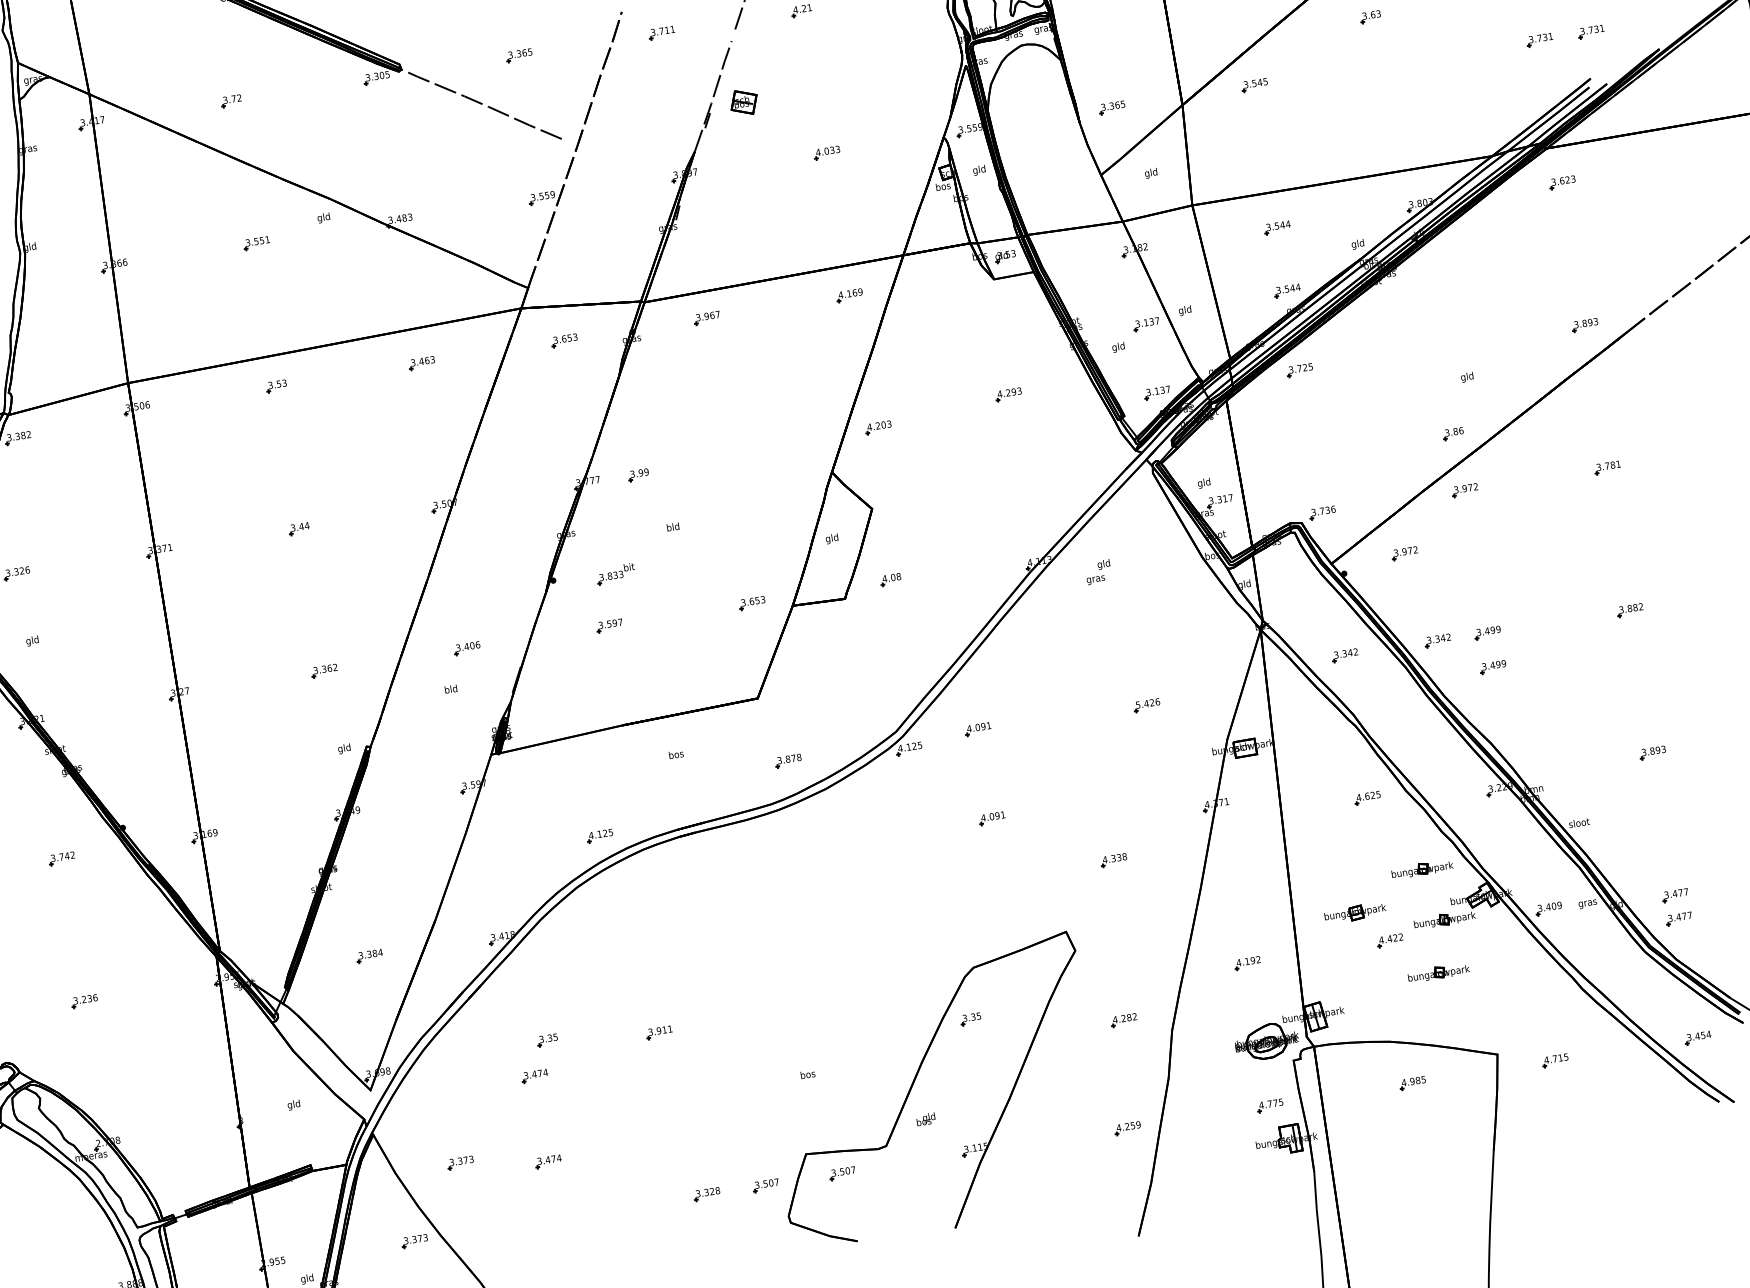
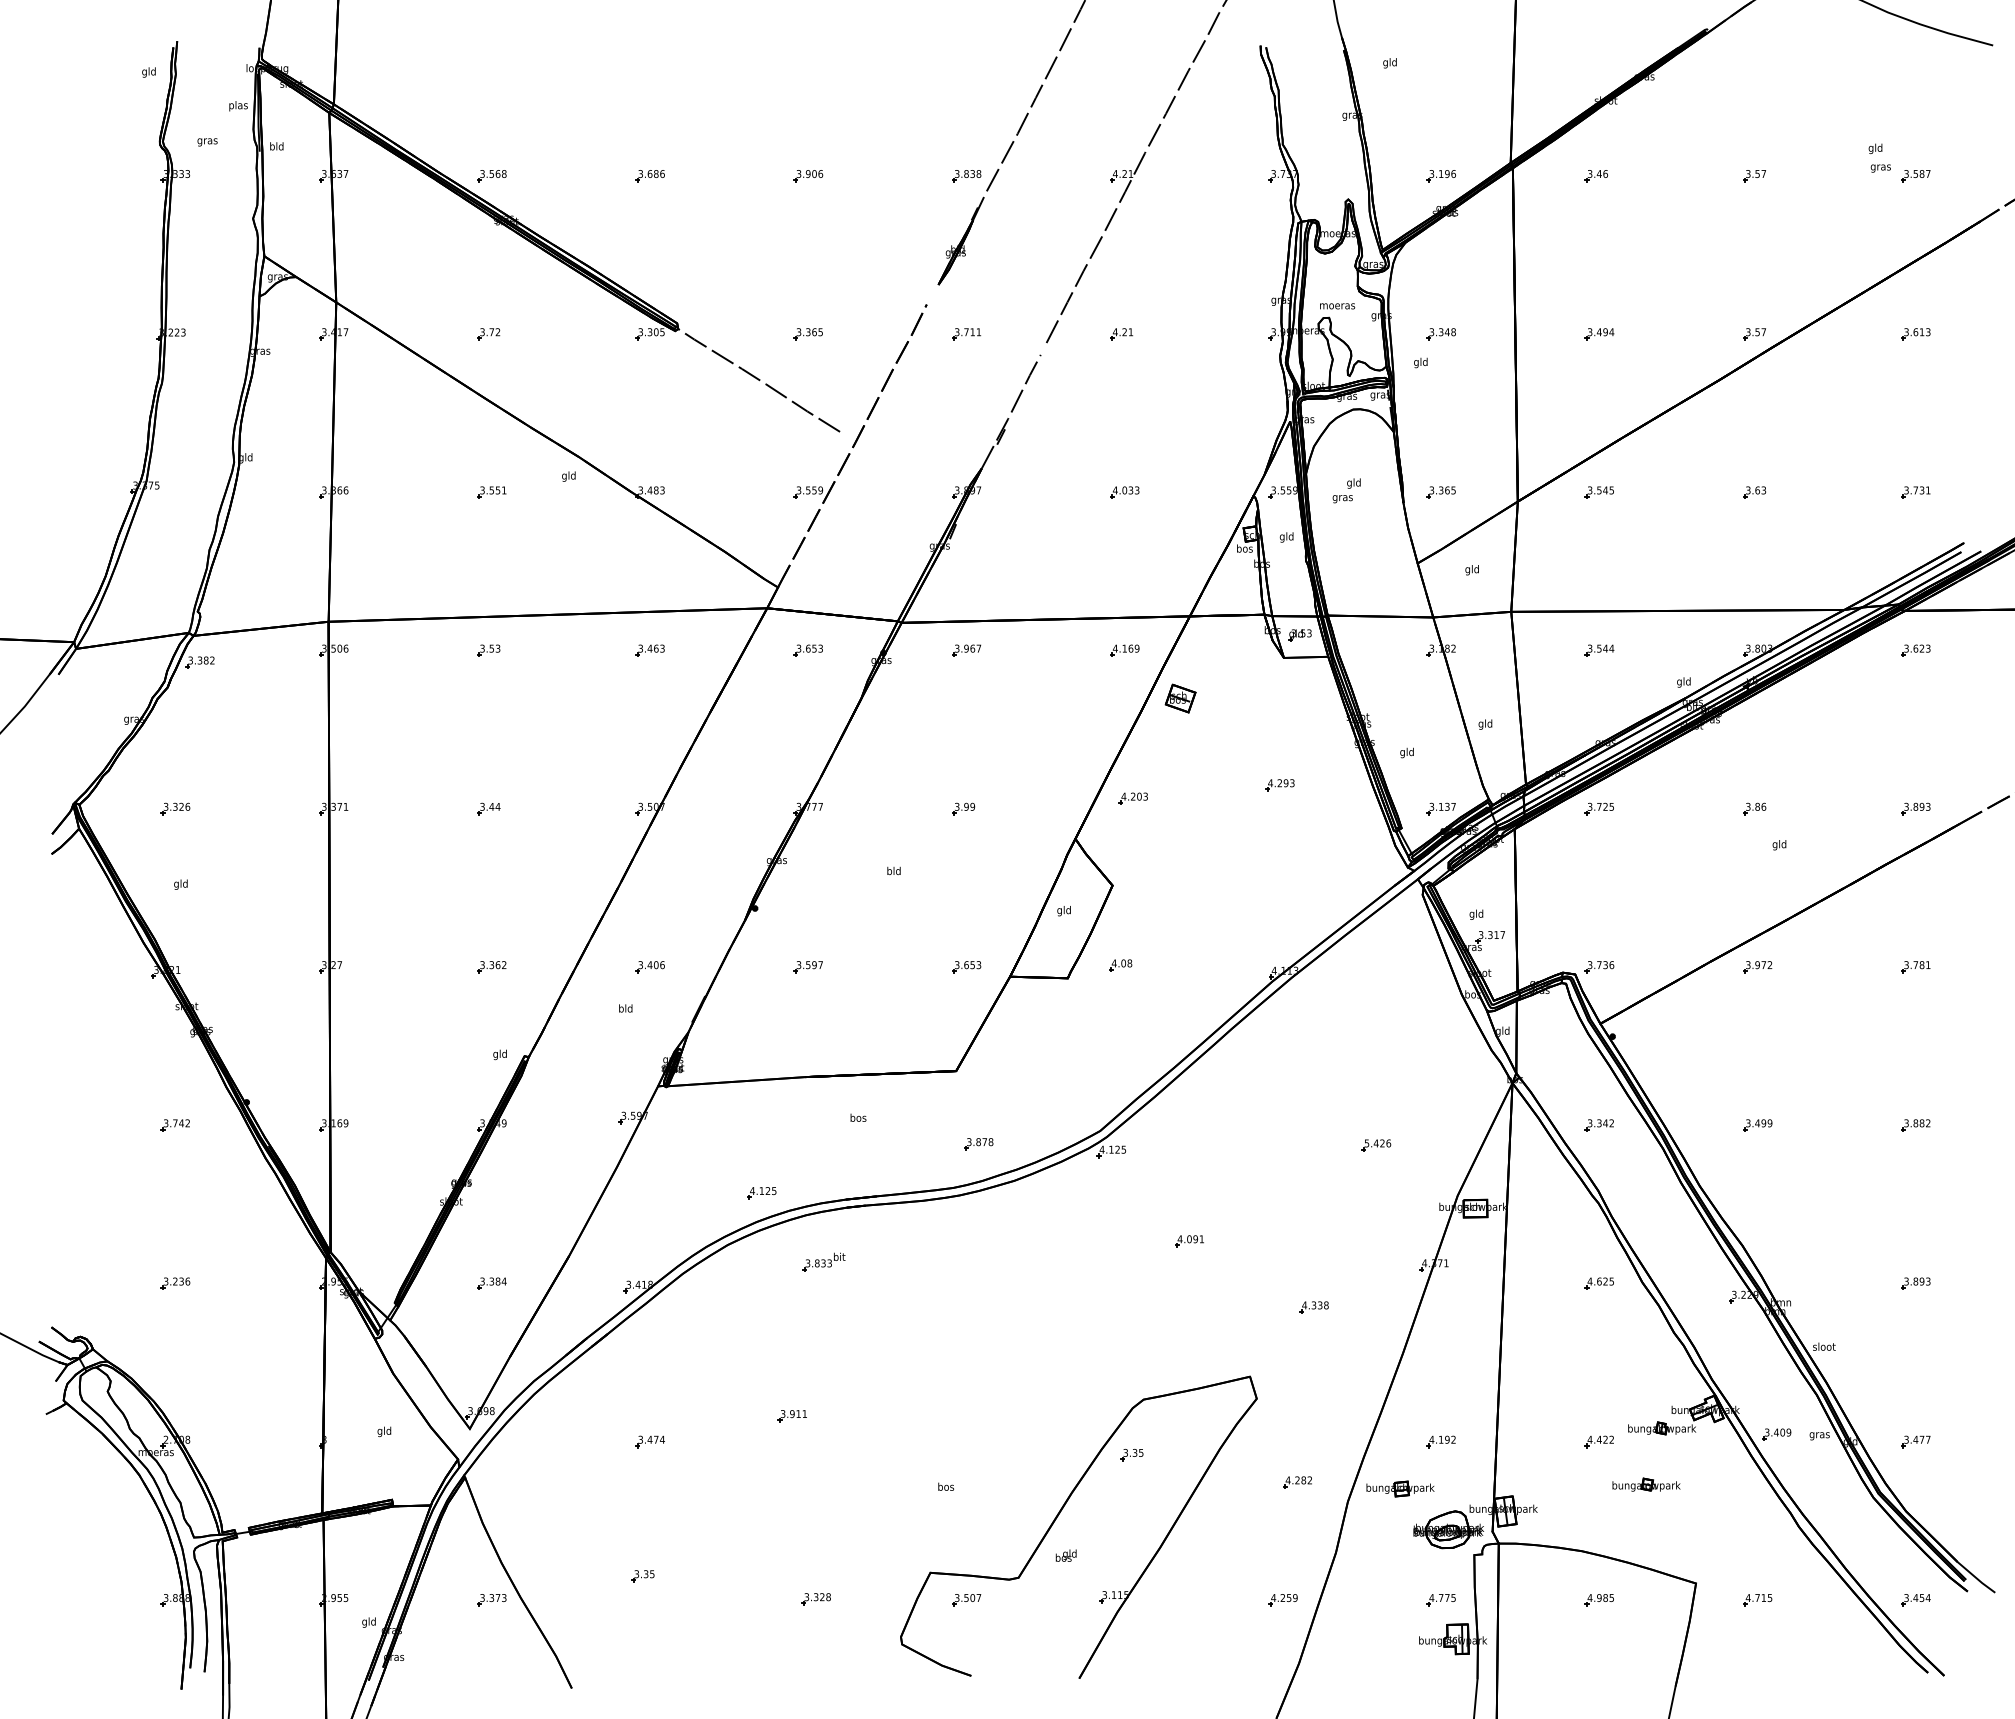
part: (1370, 17) -> (1754, 492), moved
part: (1590, 32) -> (1972, 492), removed
part: (743, 102) -> (1180, 698), moved
part: (1287, 290) -> (1599, 720), removed
part: (1145, 324) -> (1440, 732), removed
part: (1453, 433) -> (1754, 808), moved
part: (638, 474) -> (963, 808), moved
part: (1404, 553) -> (1681, 1025), removed
text: (1098, 571) -> (1346, 490), moved
part: (615, 573) -> (823, 1261), moved
part: (1437, 641) -> (1701, 1125), removed
part: (1492, 667) -> (1757, 1163), removed
part: (978, 729) -> (1189, 1142), removed
part: (1422, 868) -> (1646, 1369), removed
part: (1355, 912) -> (1400, 1488), moved
part: (1678, 918) -> (1915, 1467), removed
part: (547, 1040) -> (642, 1576), moved
part: (547, 1161) -> (649, 1536), removed
part: (460, 1163) -> (554, 1523), removed
part: (765, 1186) -> (881, 1600), removed

